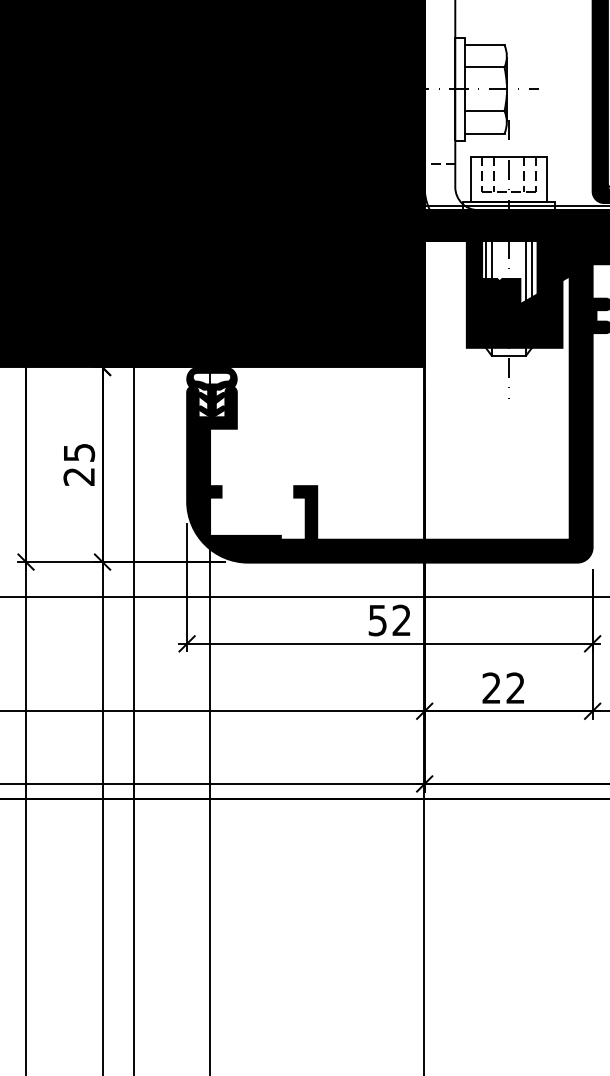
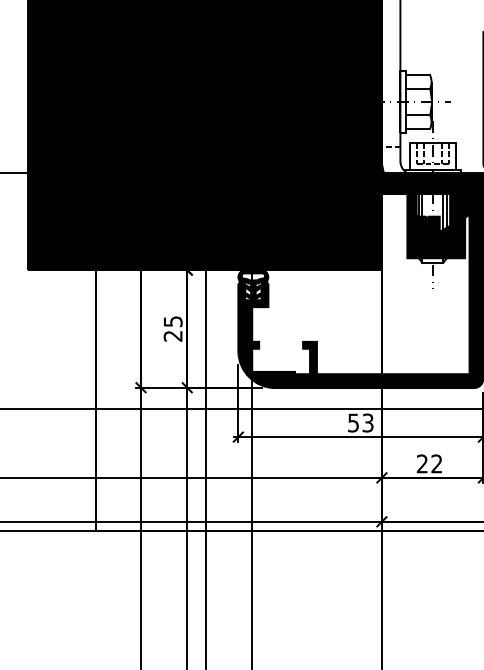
text: (400, 619) -> (367, 422), 52 -> 53

